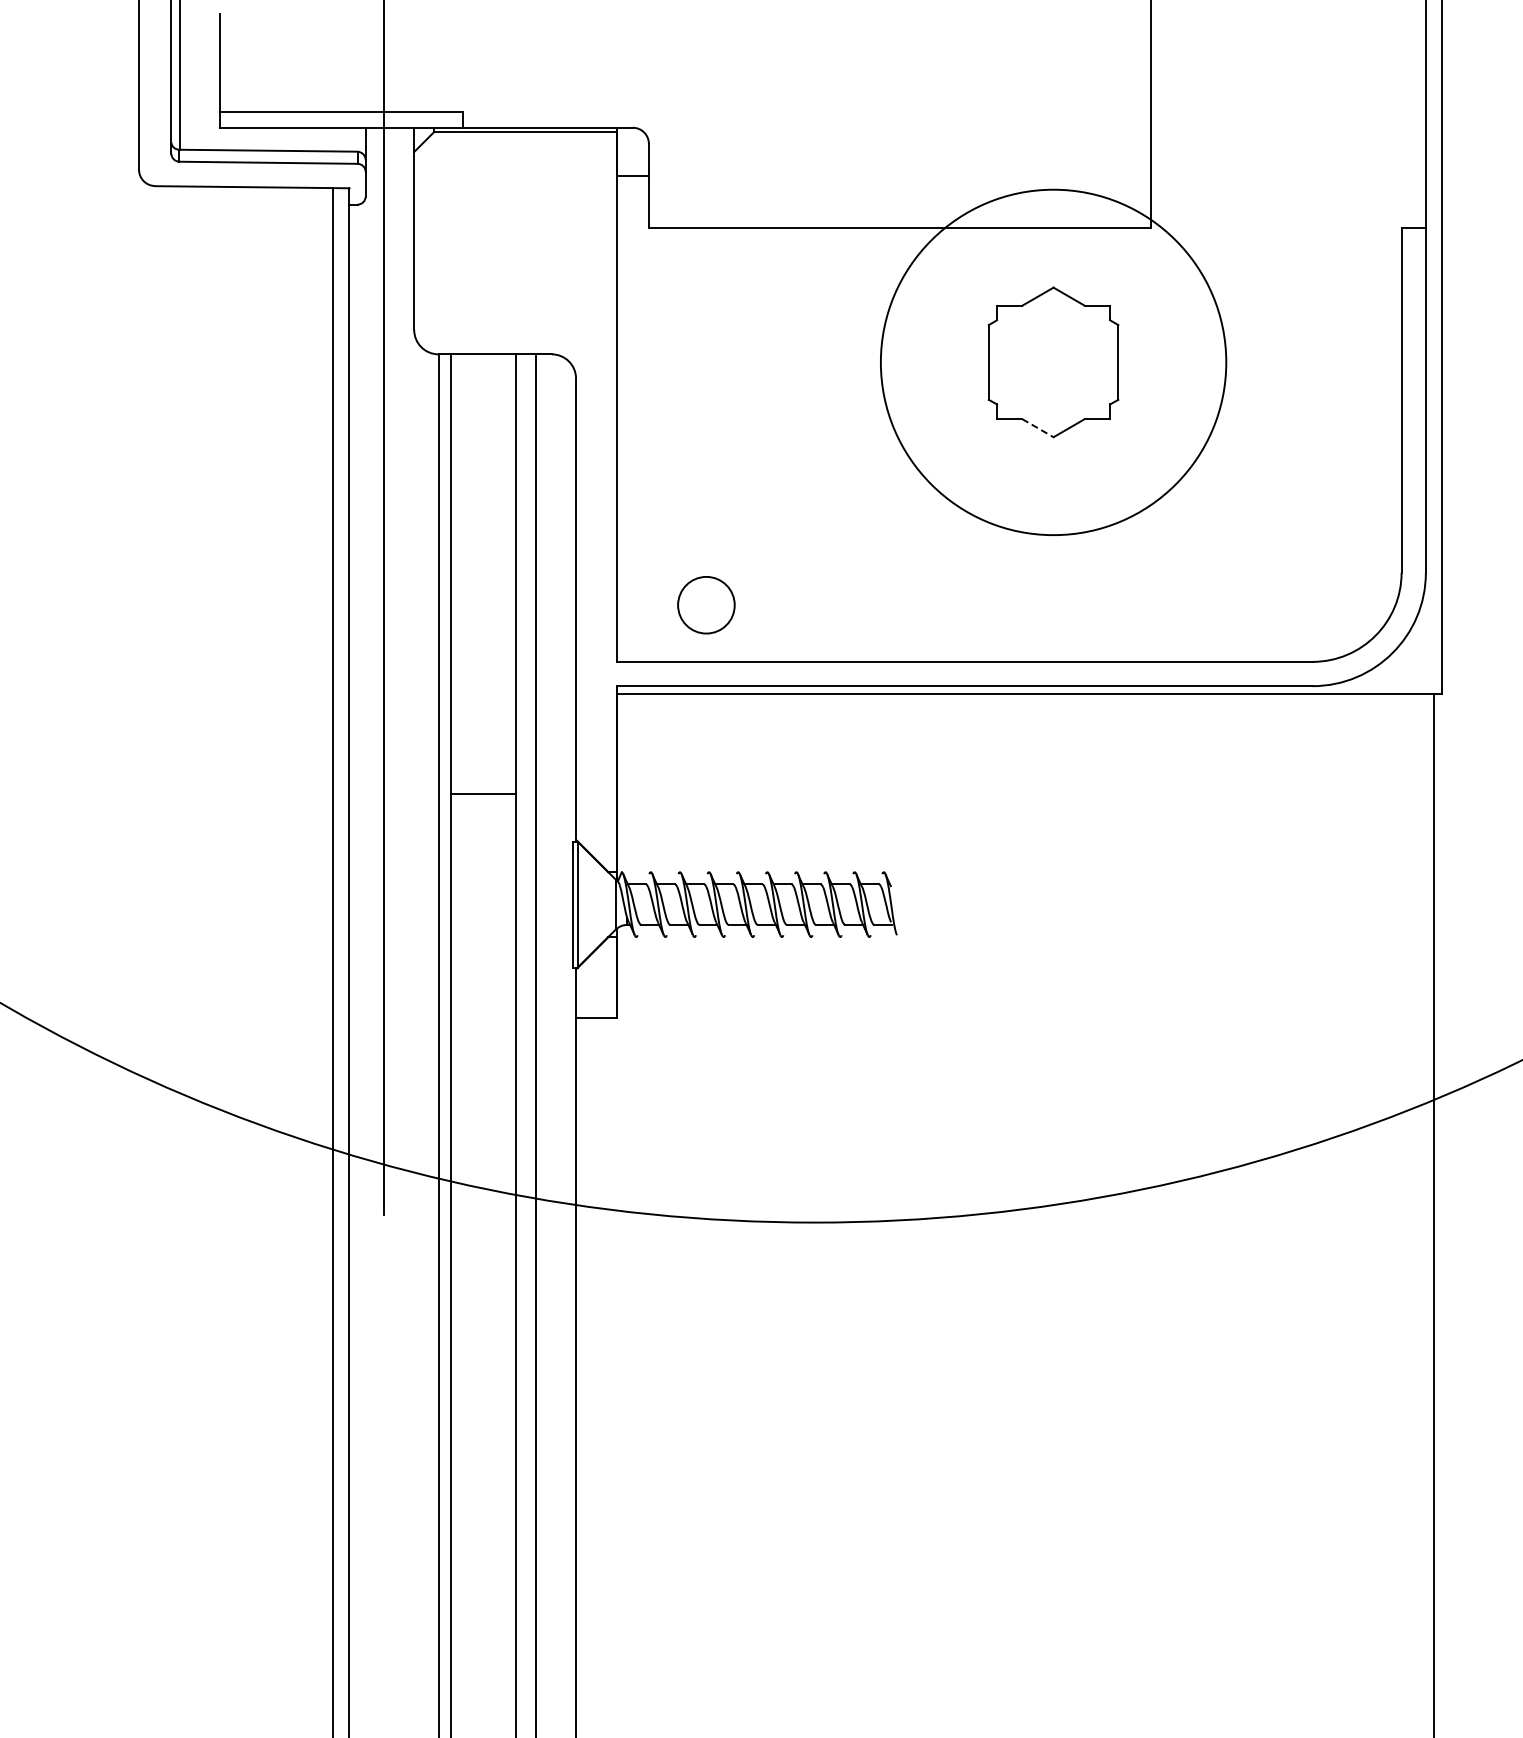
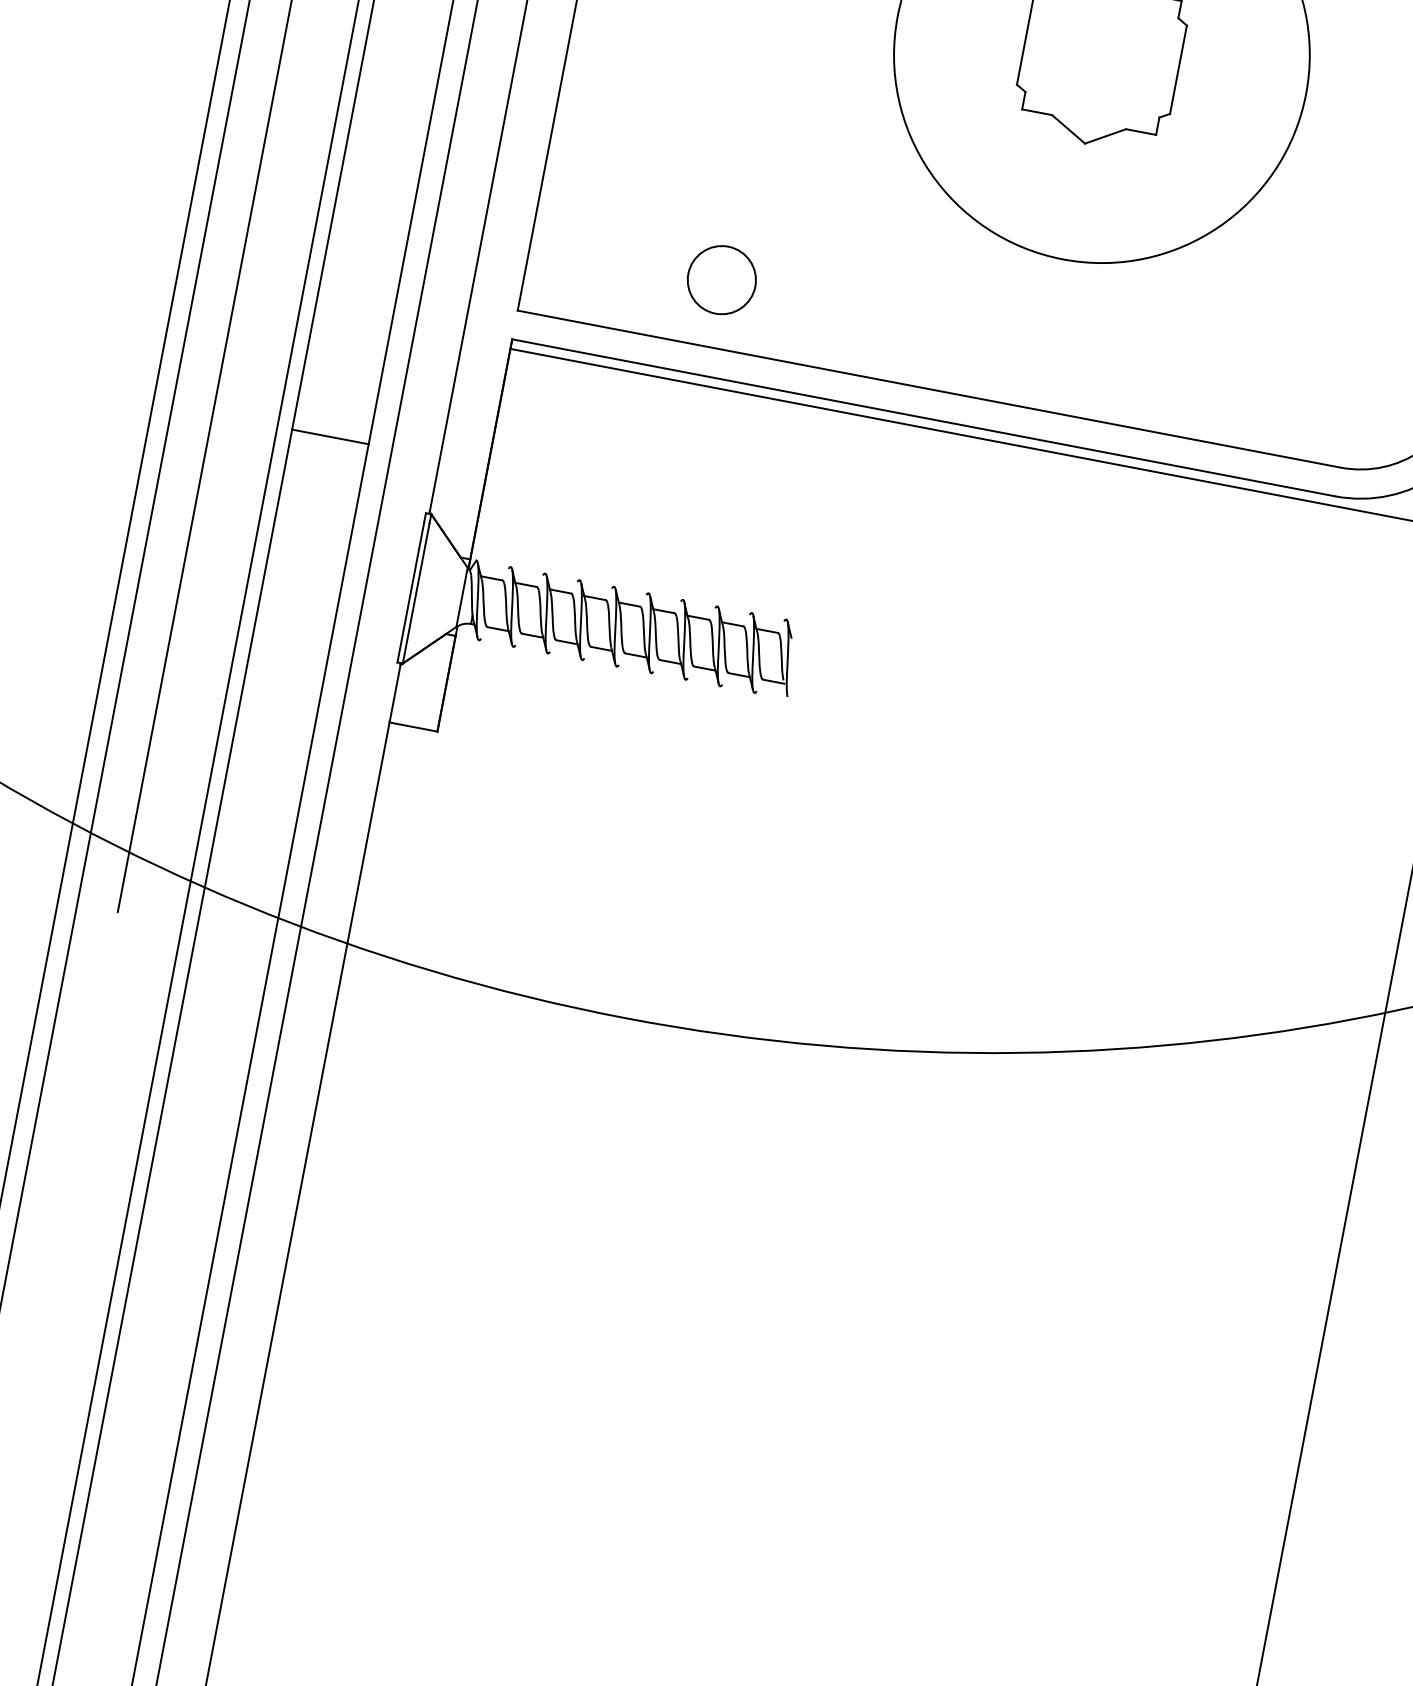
line: (1038, 428) -> (1069, 129), dashed -> solid
circle: (706, 605) -> (721, 280), moved

